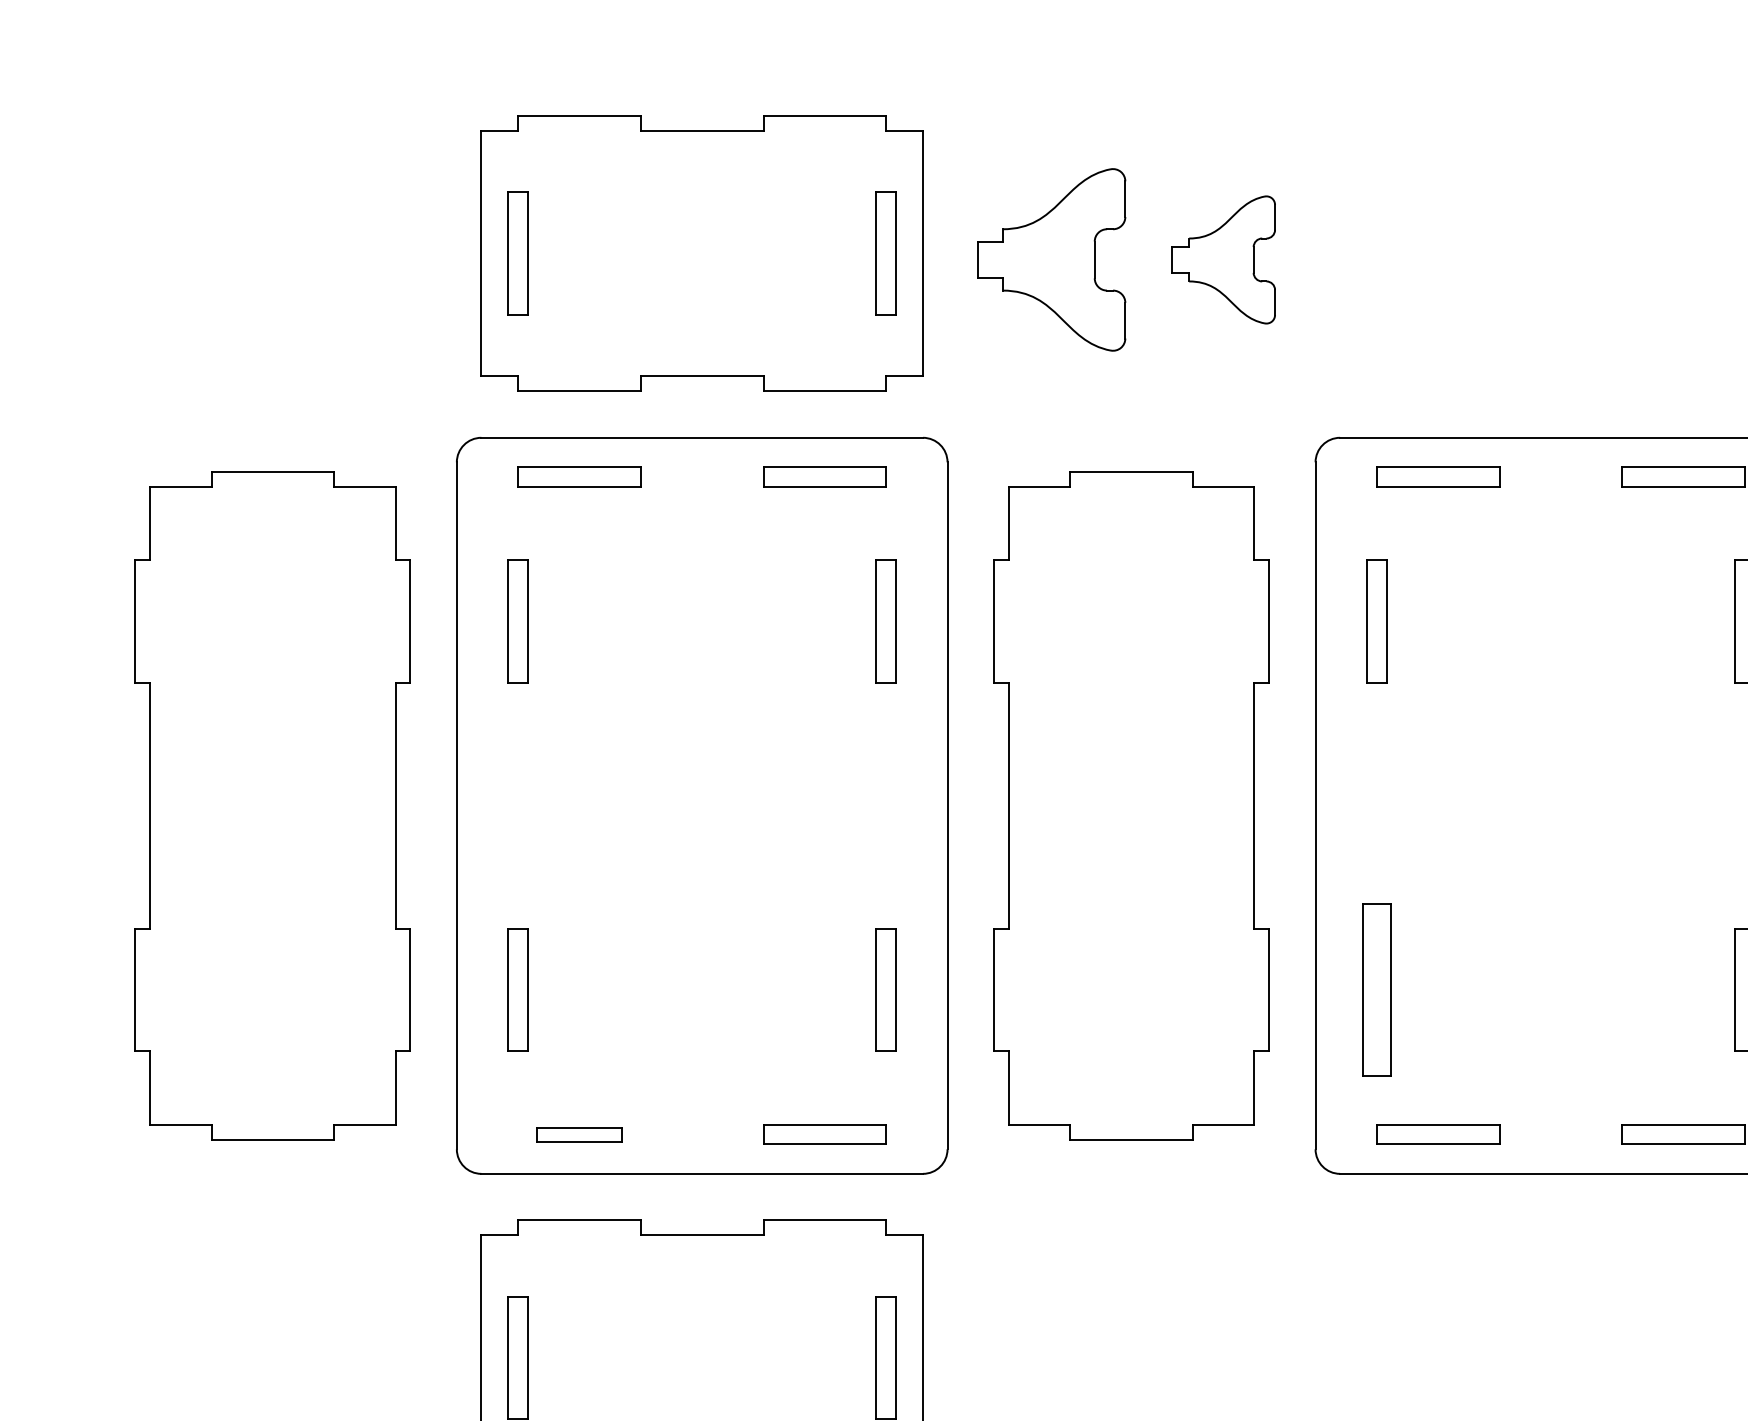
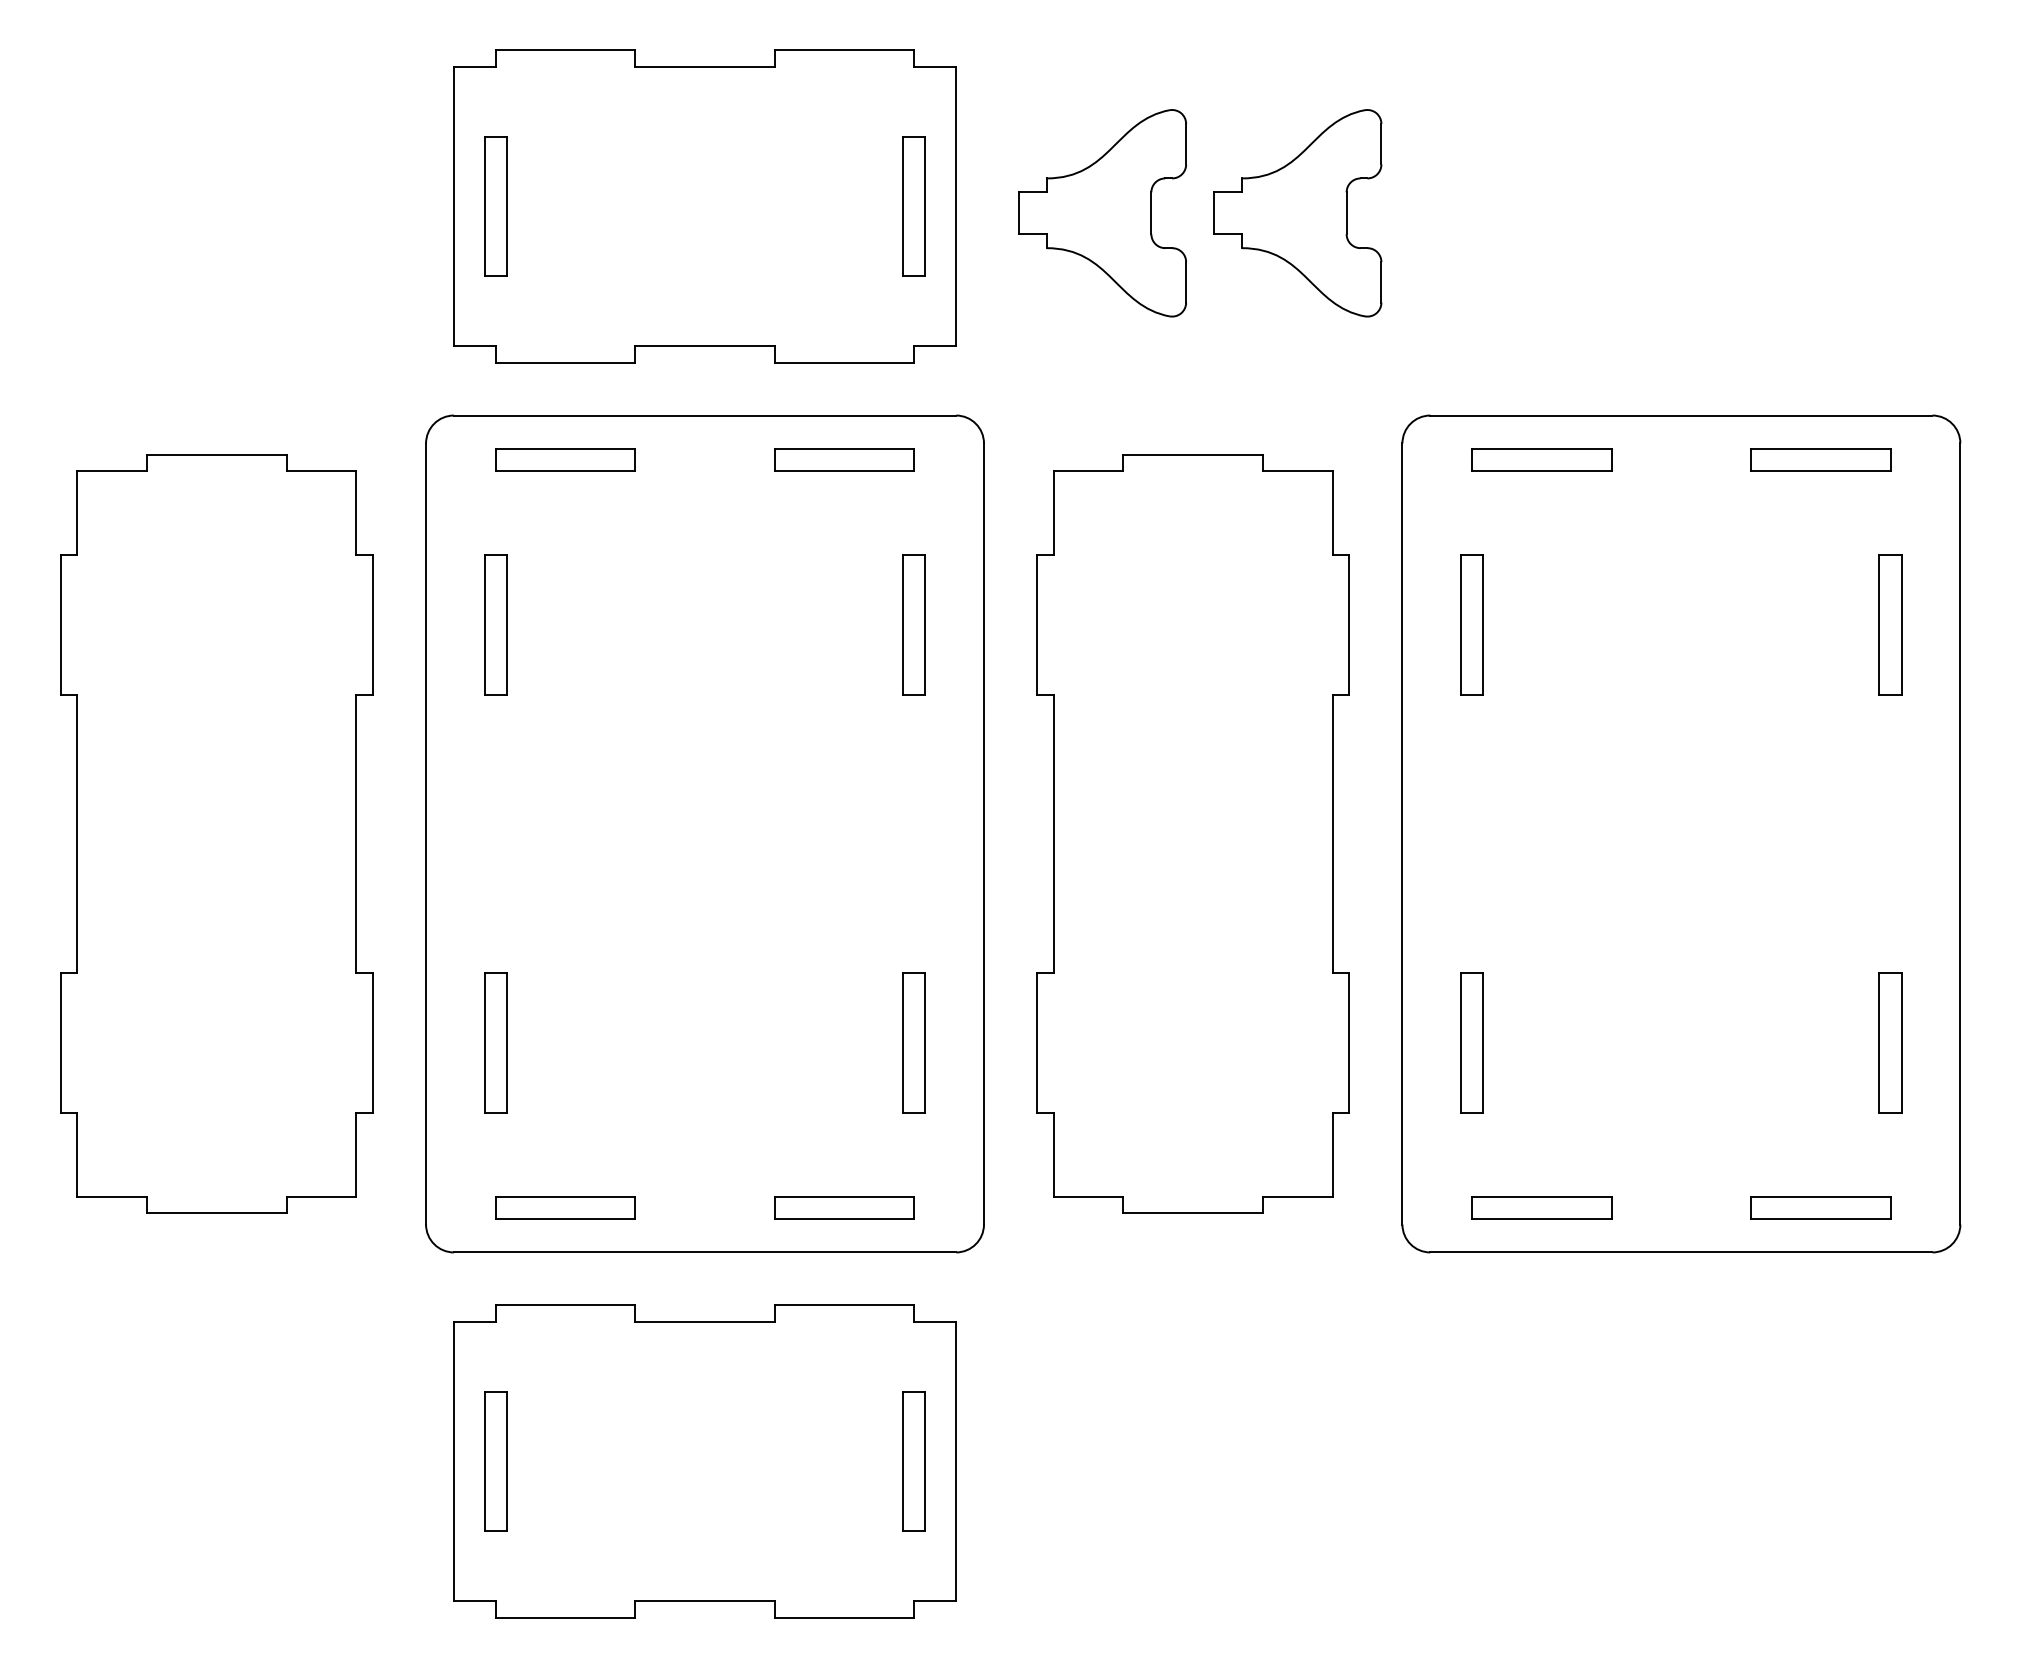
part: (1223, 260) -> (1297, 213), size x1.43
part: (1376, 989) -> (1471, 1042), size x0.71
part: (579, 1134) -> (565, 1207), size x1.43

